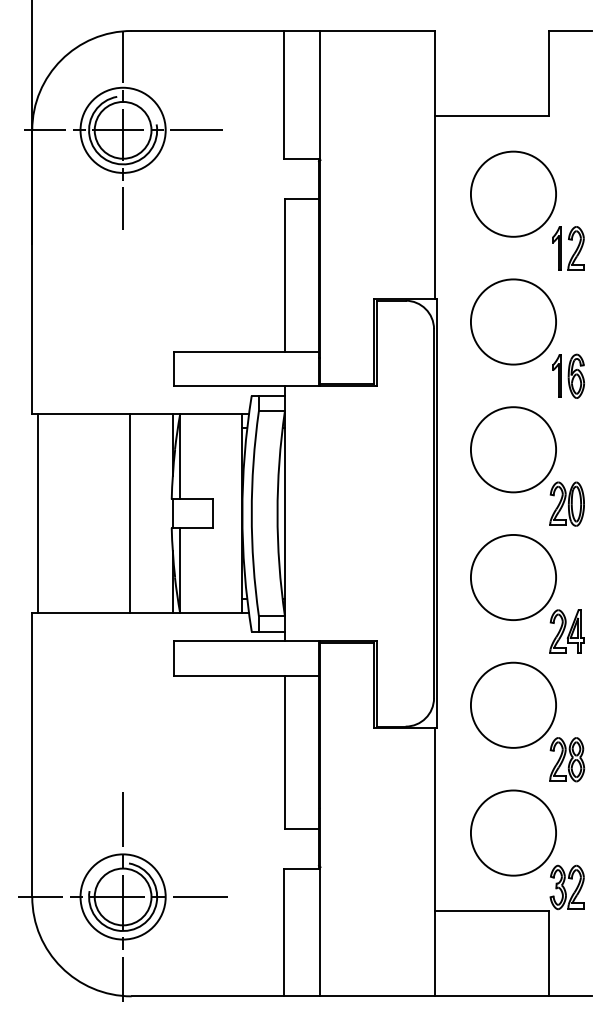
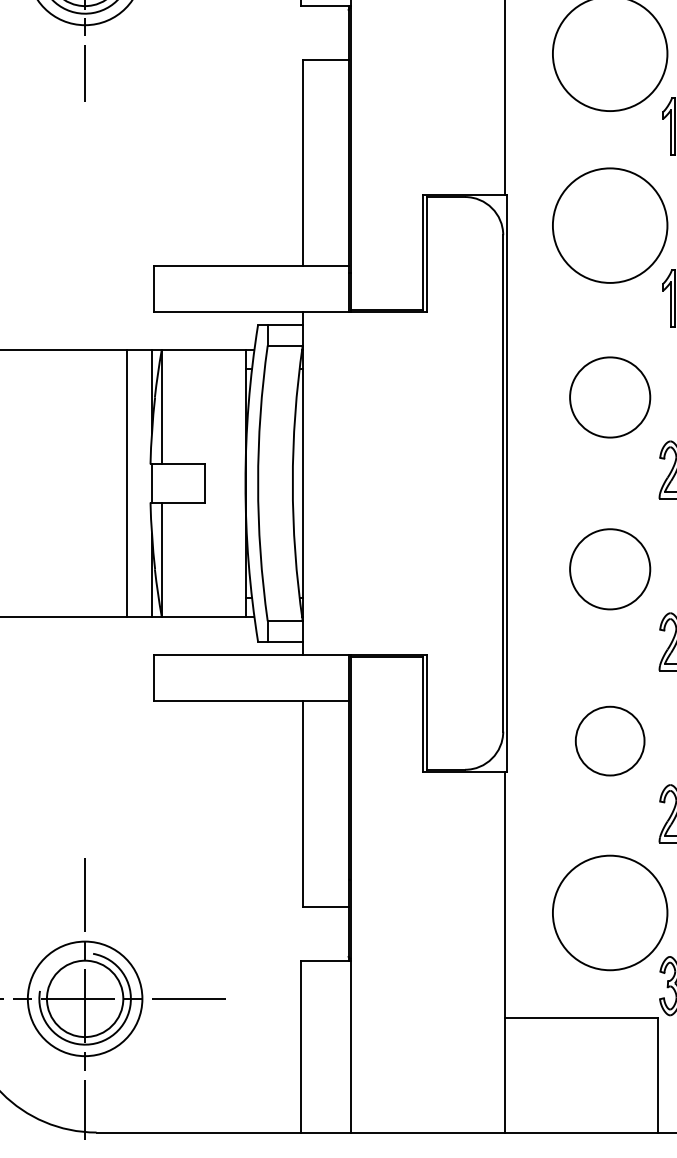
circle: (513, 449) -> (610, 397), size x0.7
line: (130, 513) -> (127, 483), moved
circle: (513, 577) -> (610, 569), size x0.7
circle: (513, 704) -> (610, 740), size x0.6

